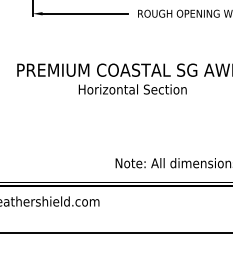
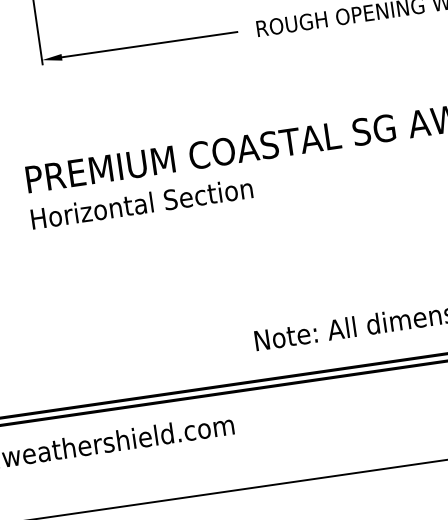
text: (132, 89) -> (141, 203), moved

